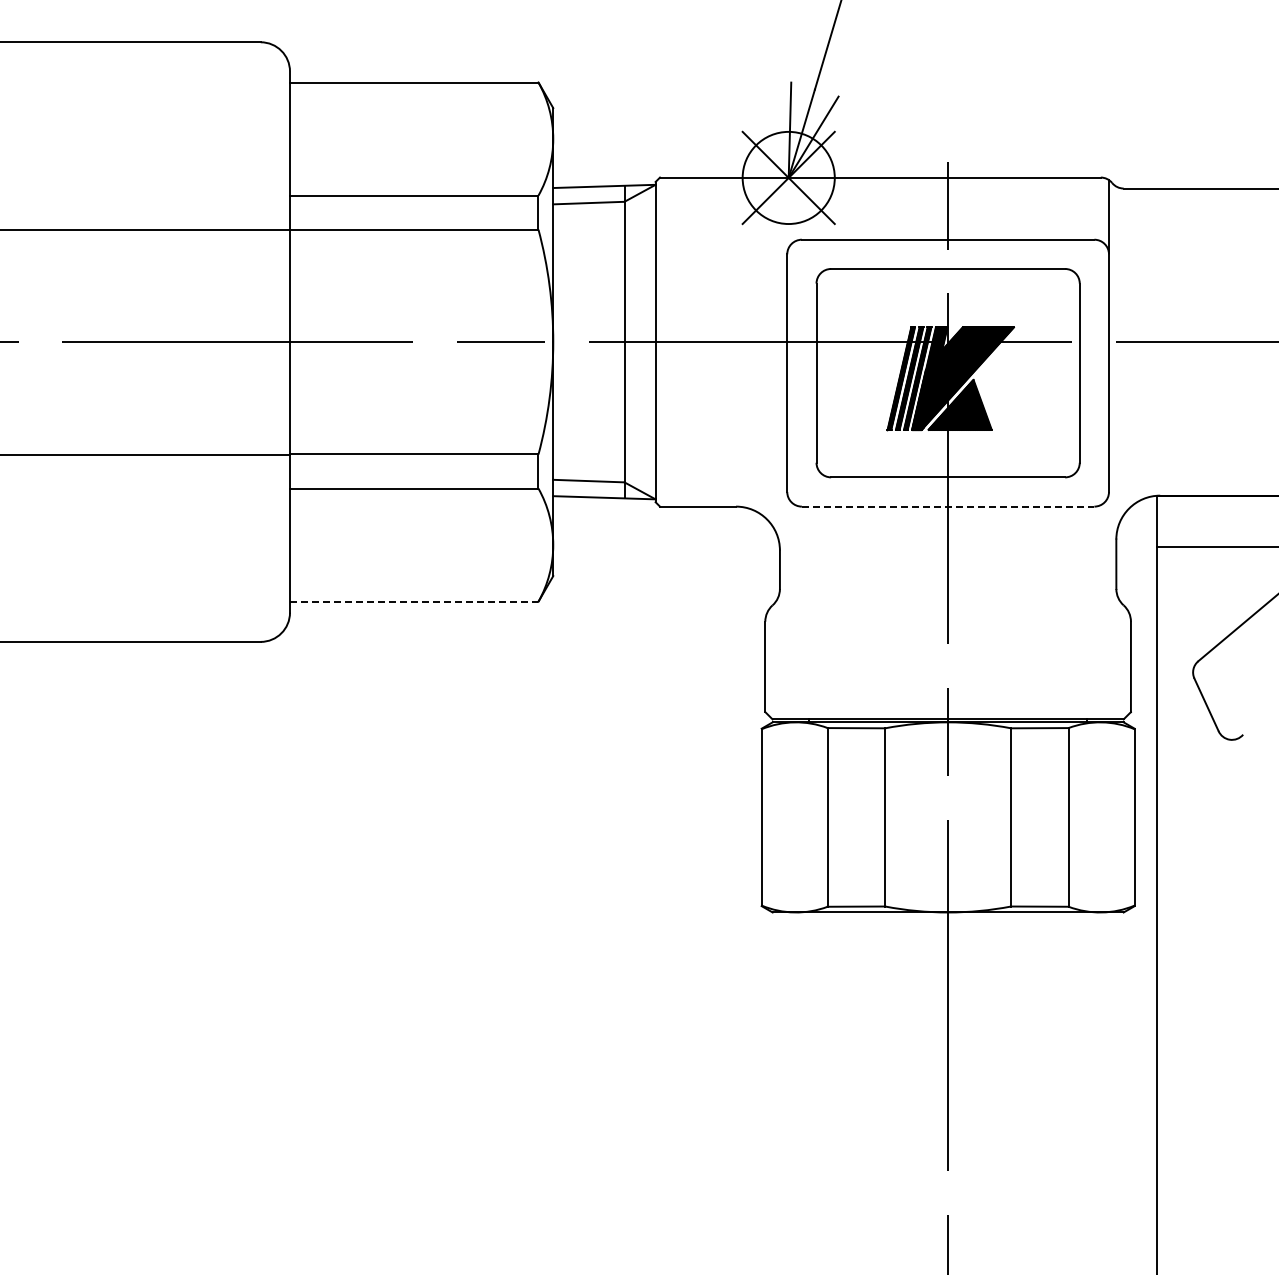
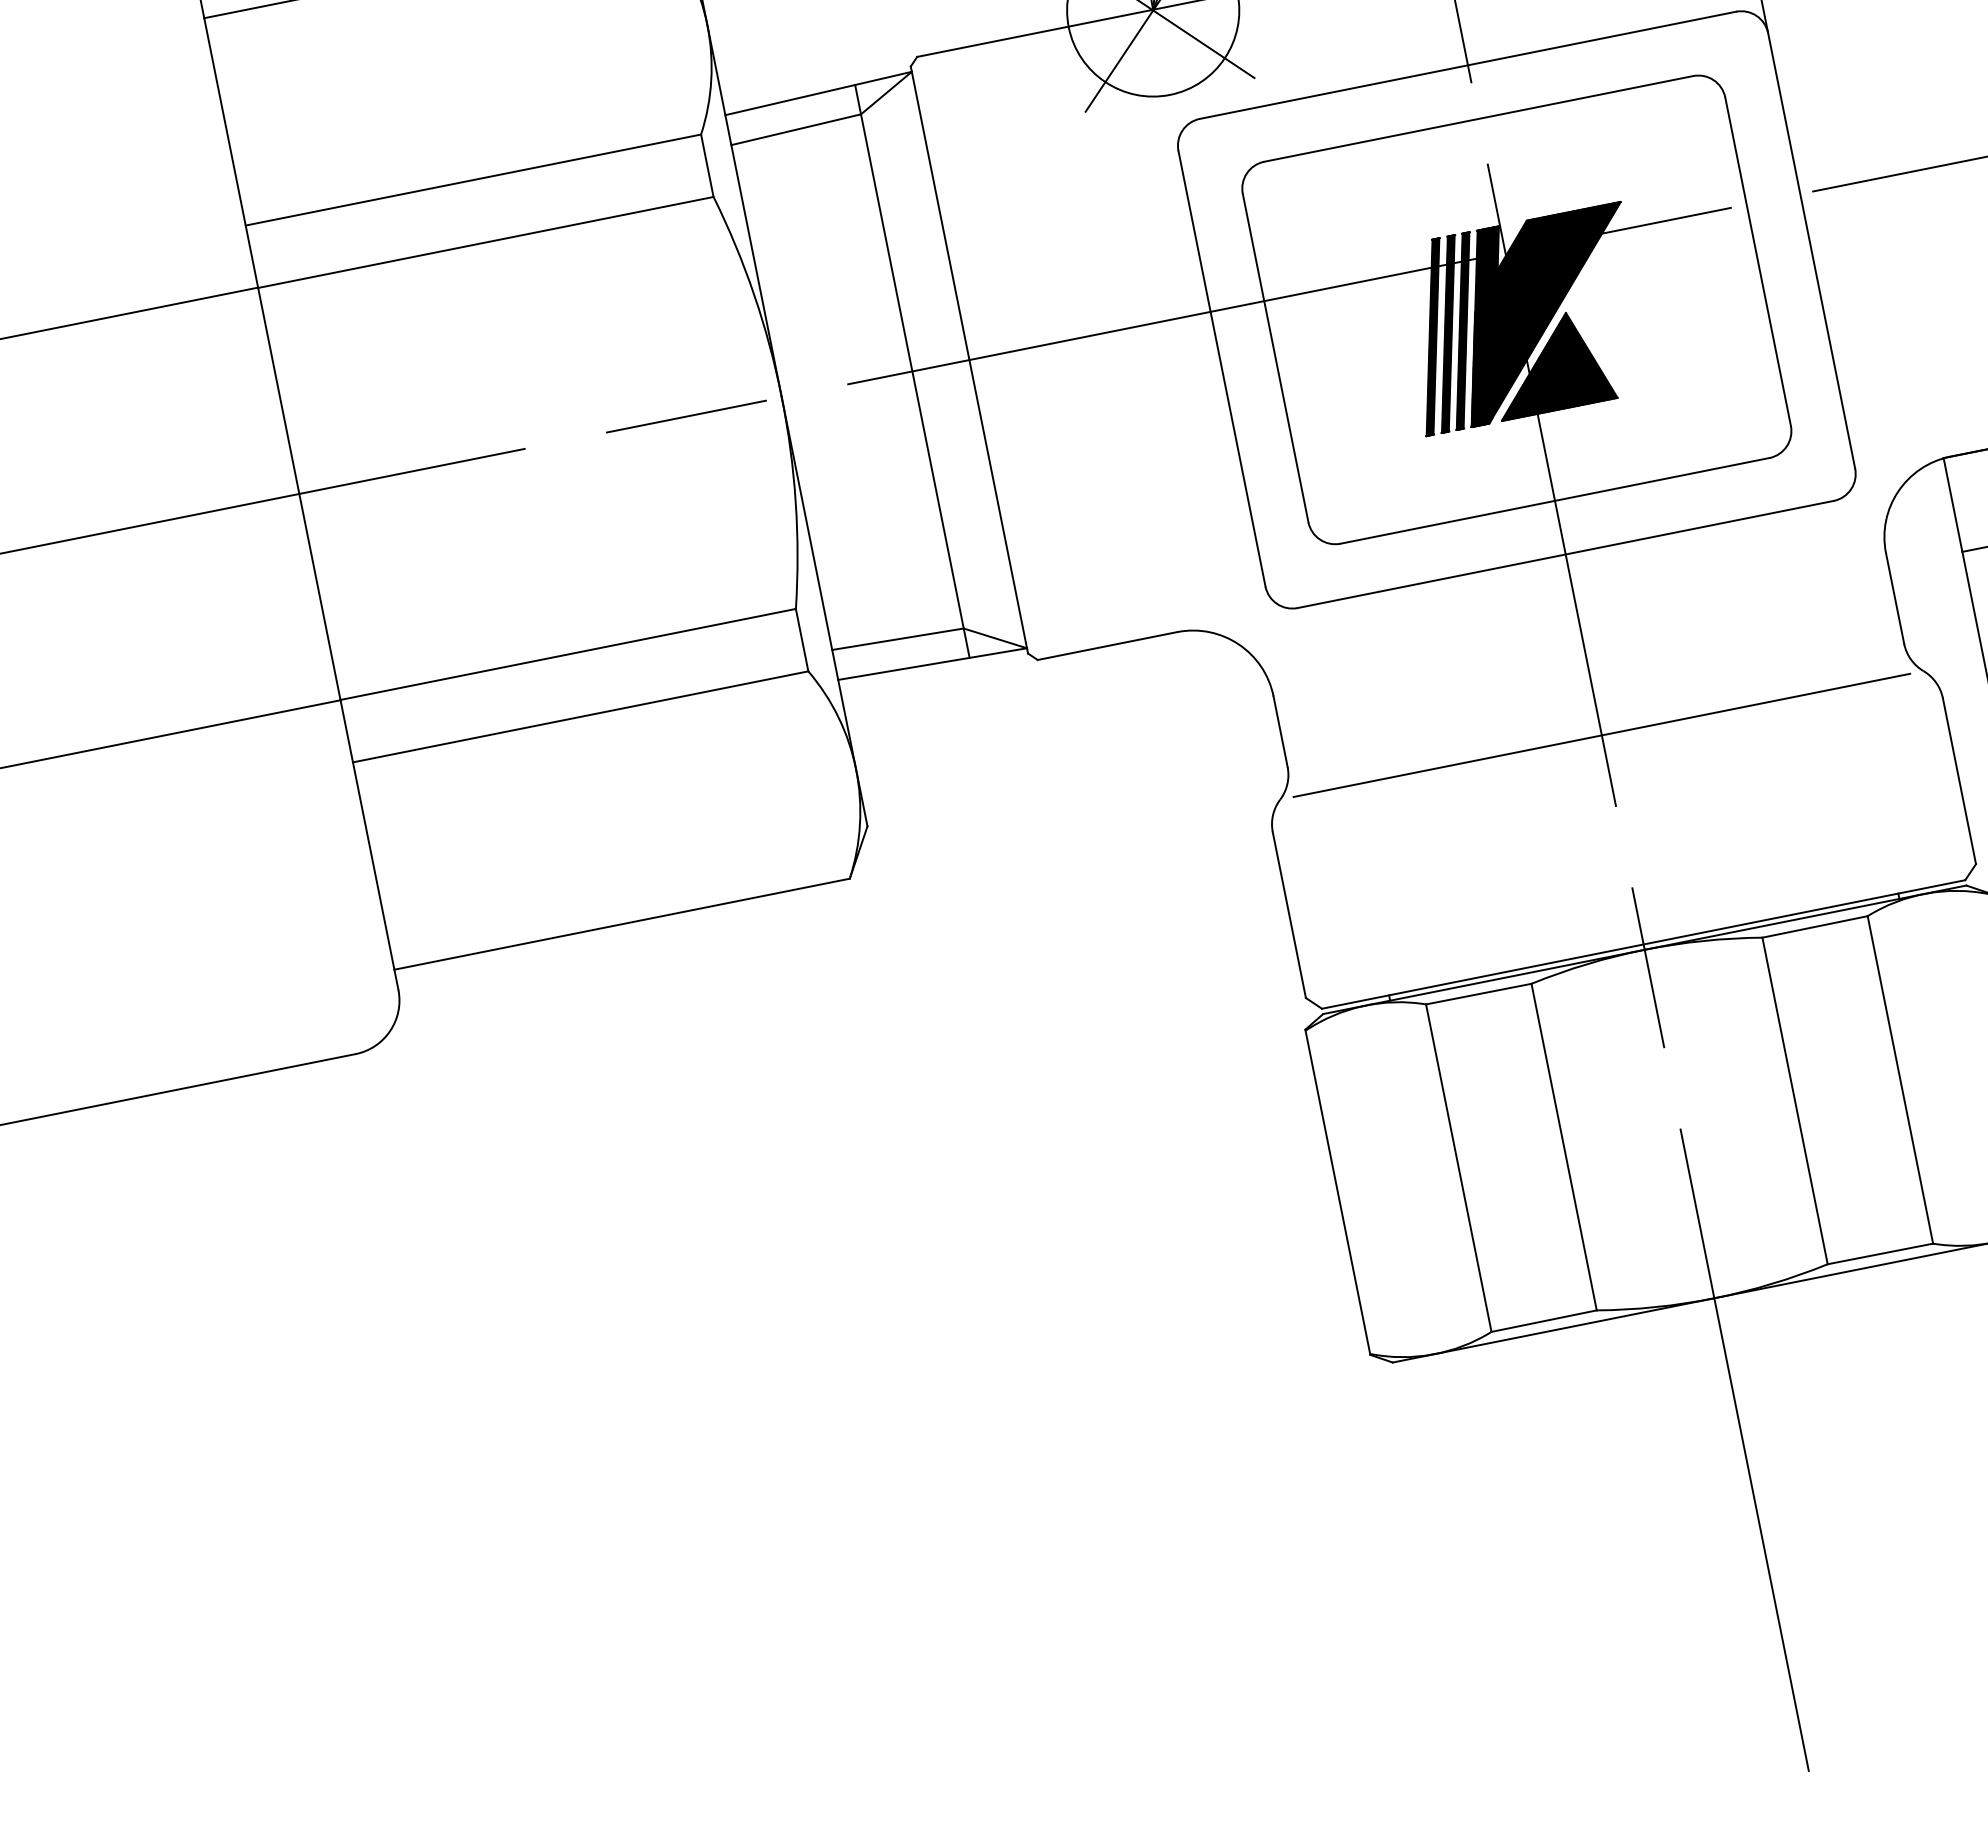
line: (948, 506) -> (1566, 554), dashed -> solid
line: (414, 601) -> (622, 923), dashed -> solid
line: (947, 605) -> (1600, 735), added

